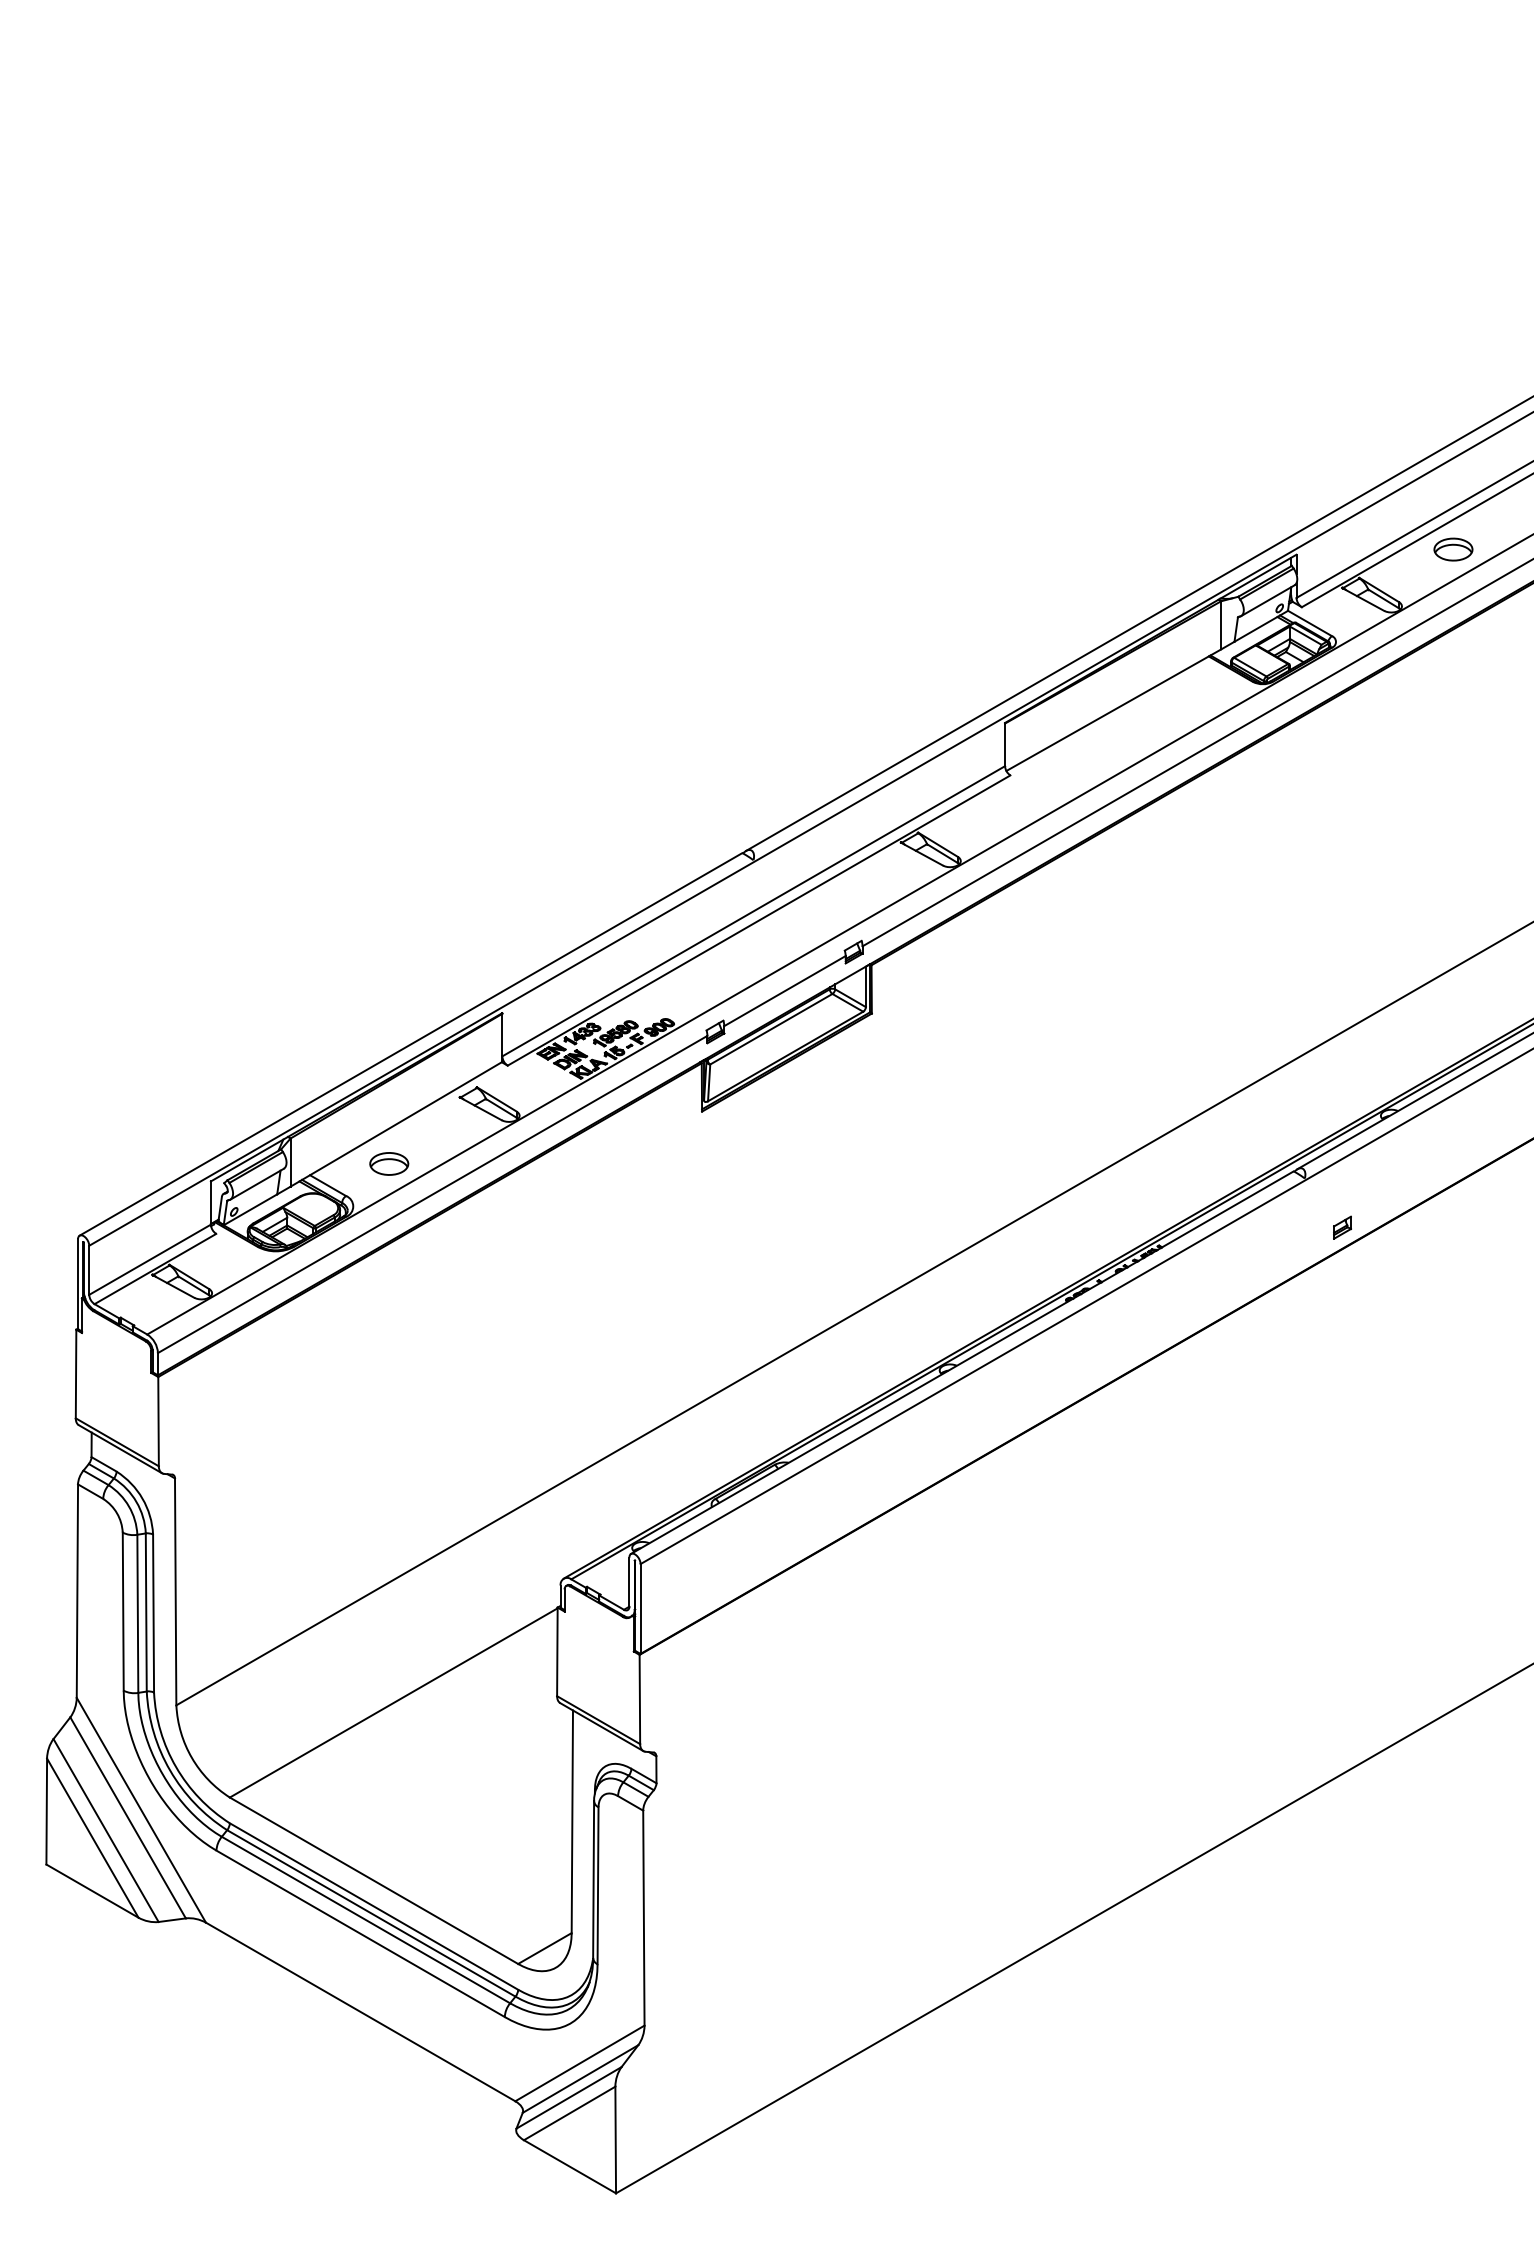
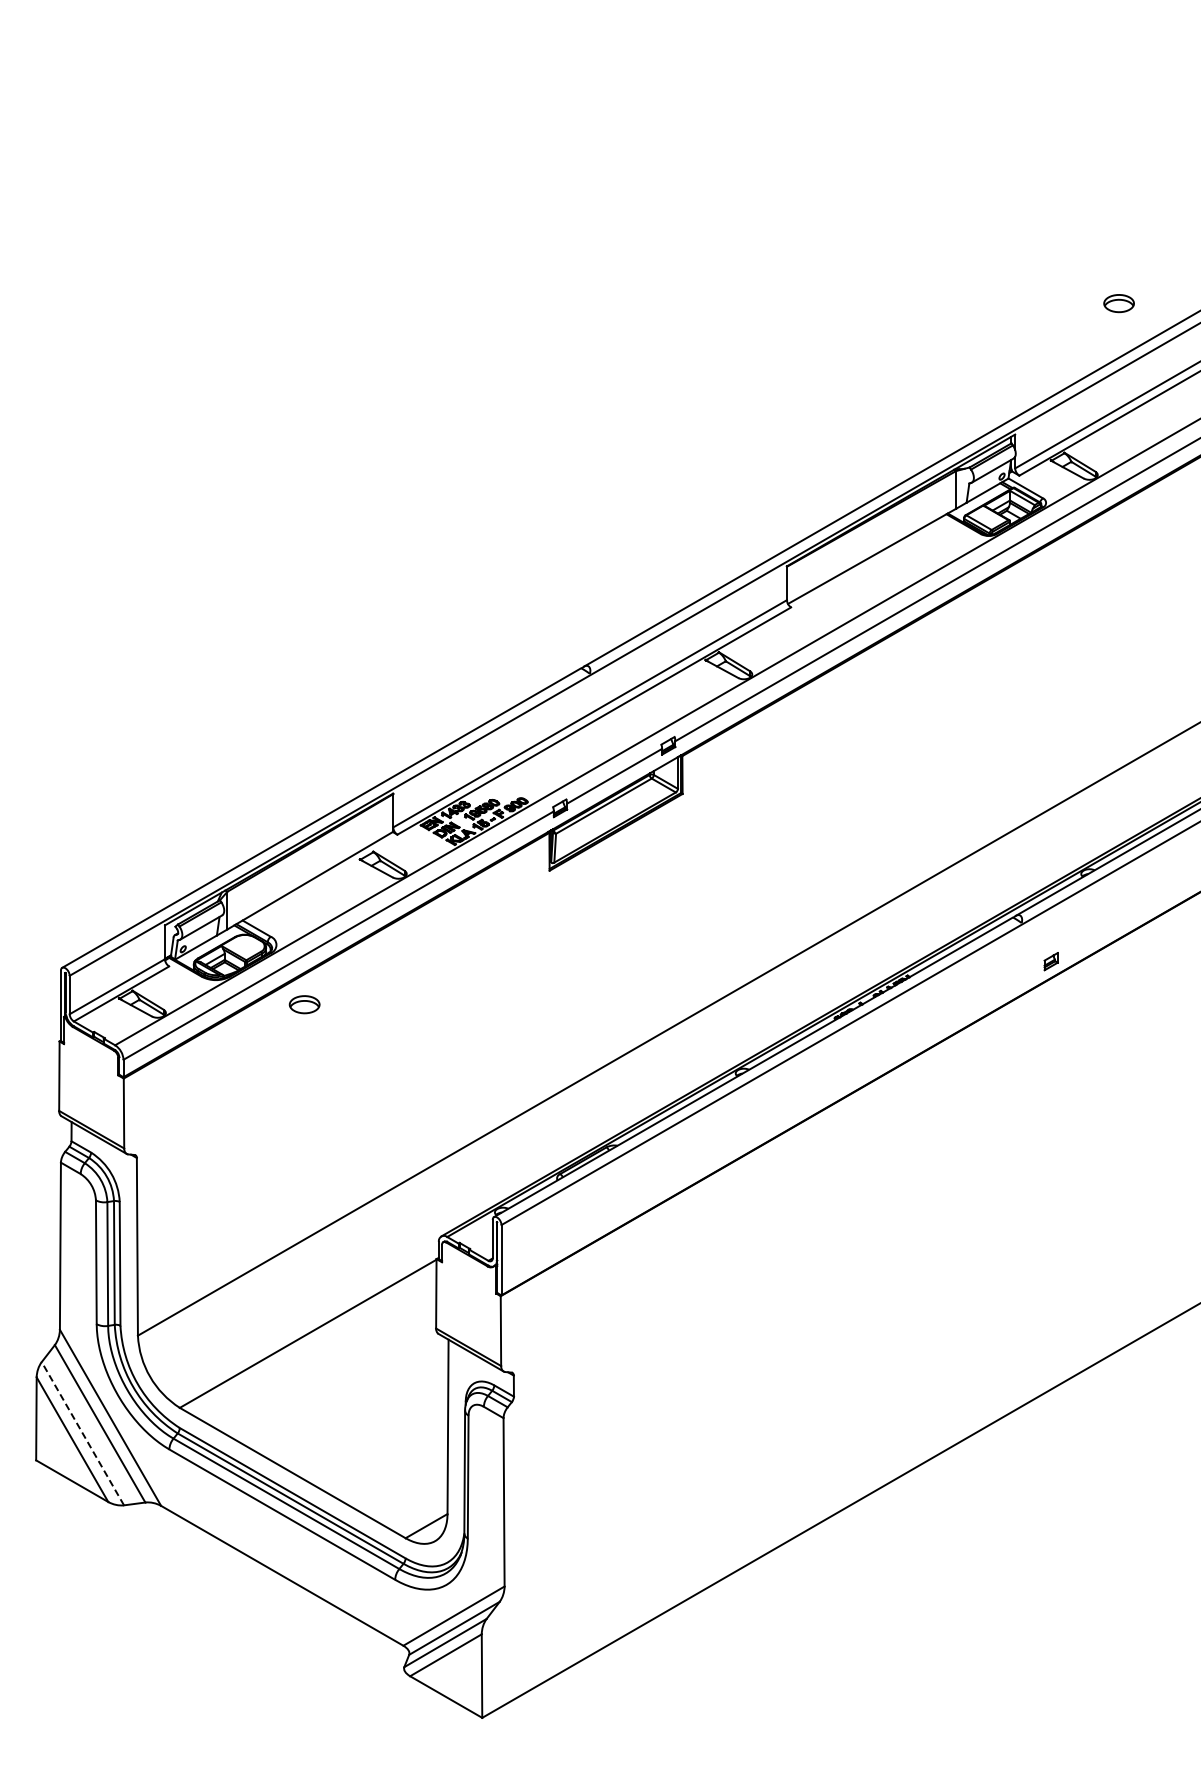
part: (1452, 549) -> (1118, 303), moved
part: (389, 1163) -> (304, 1004), moved
line: (105, 1830) -> (82, 1433), solid -> dashed

